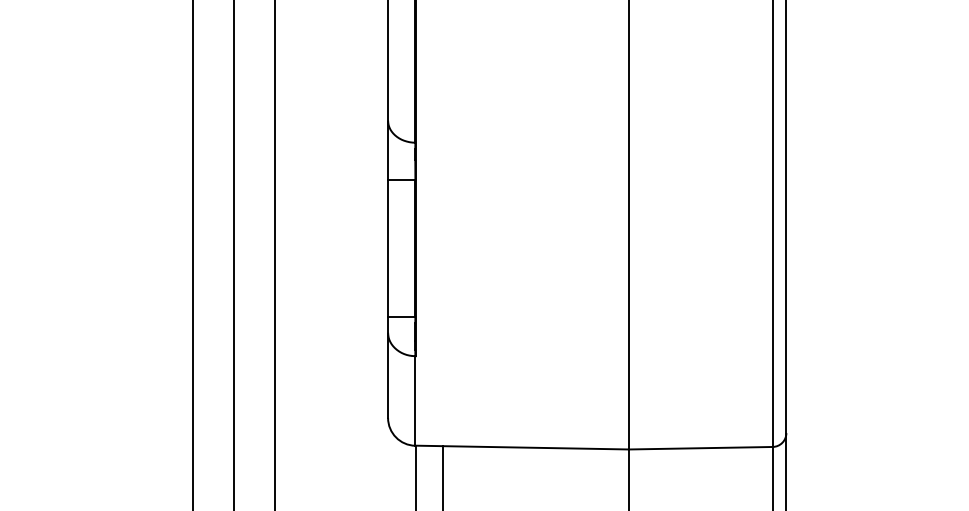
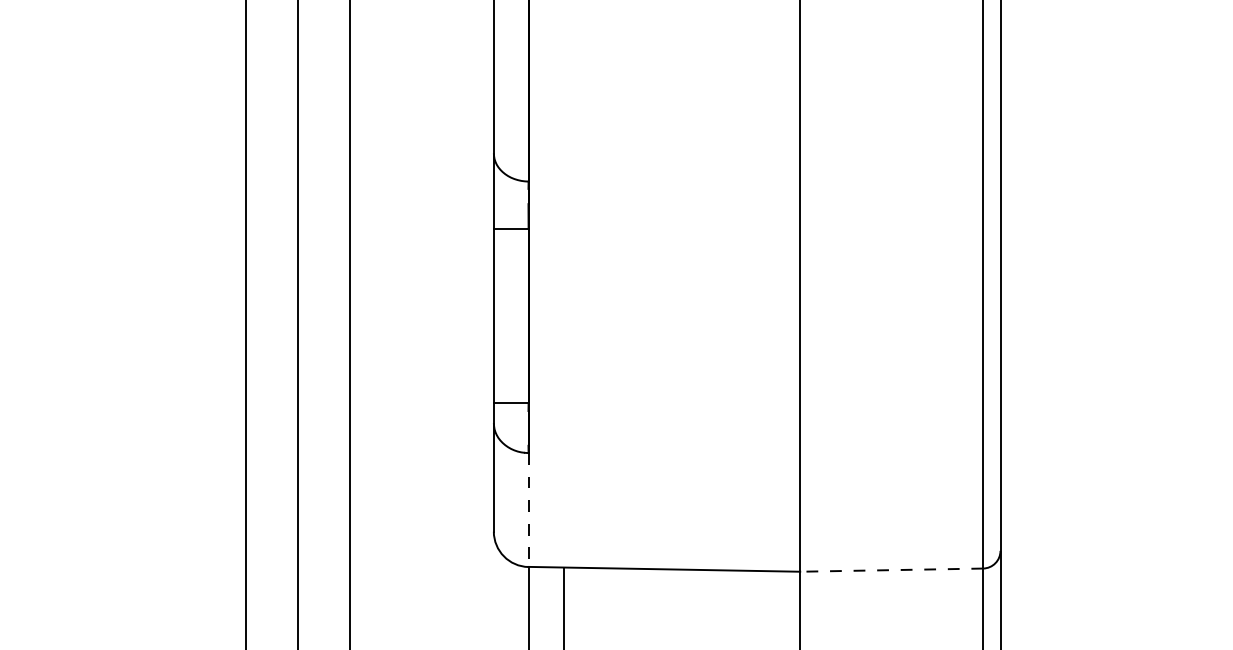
line: (415, 400) -> (528, 509), solid -> dashed
line: (700, 448) -> (891, 570), solid -> dashed

